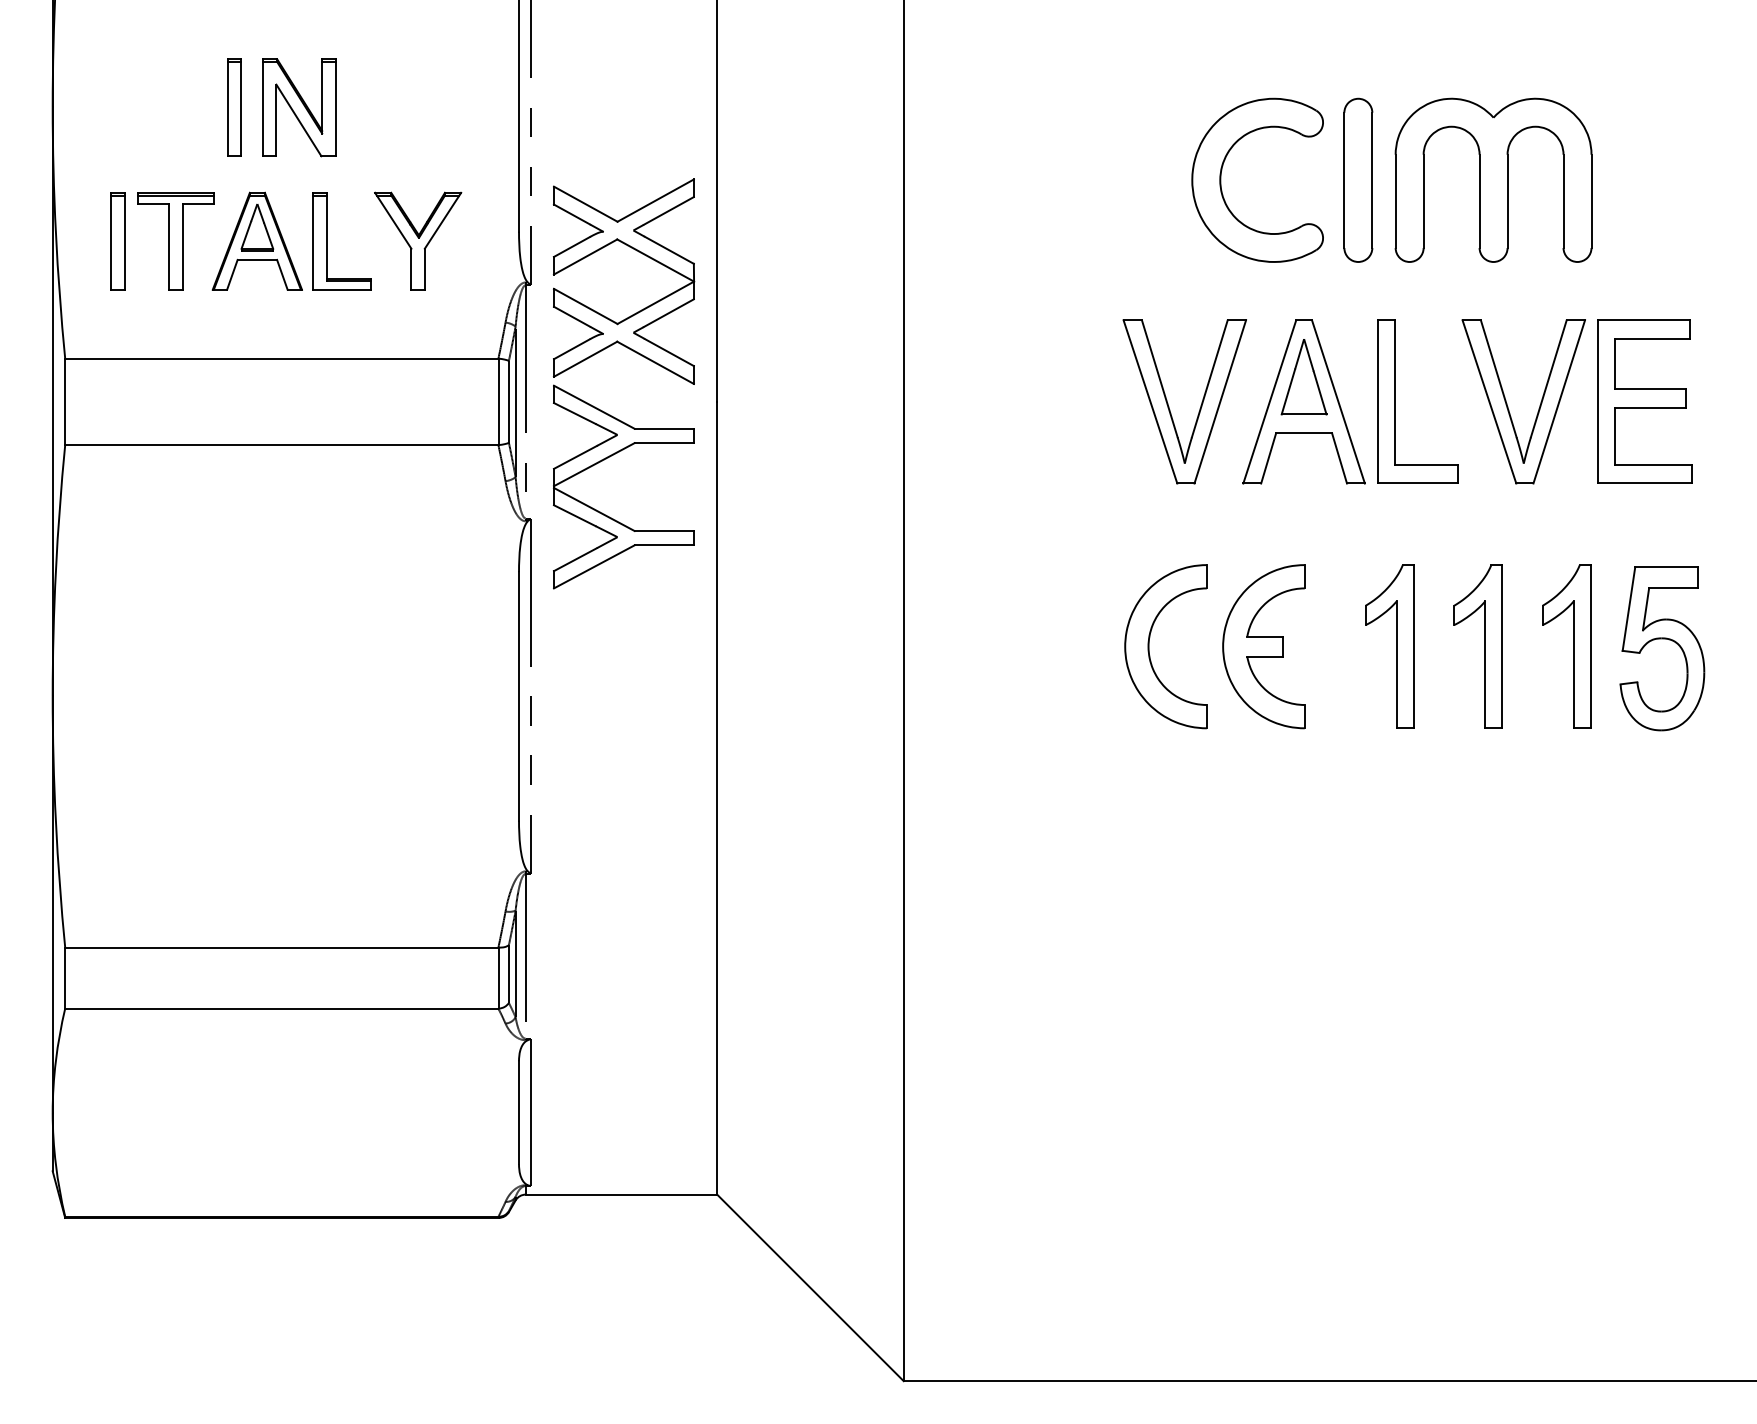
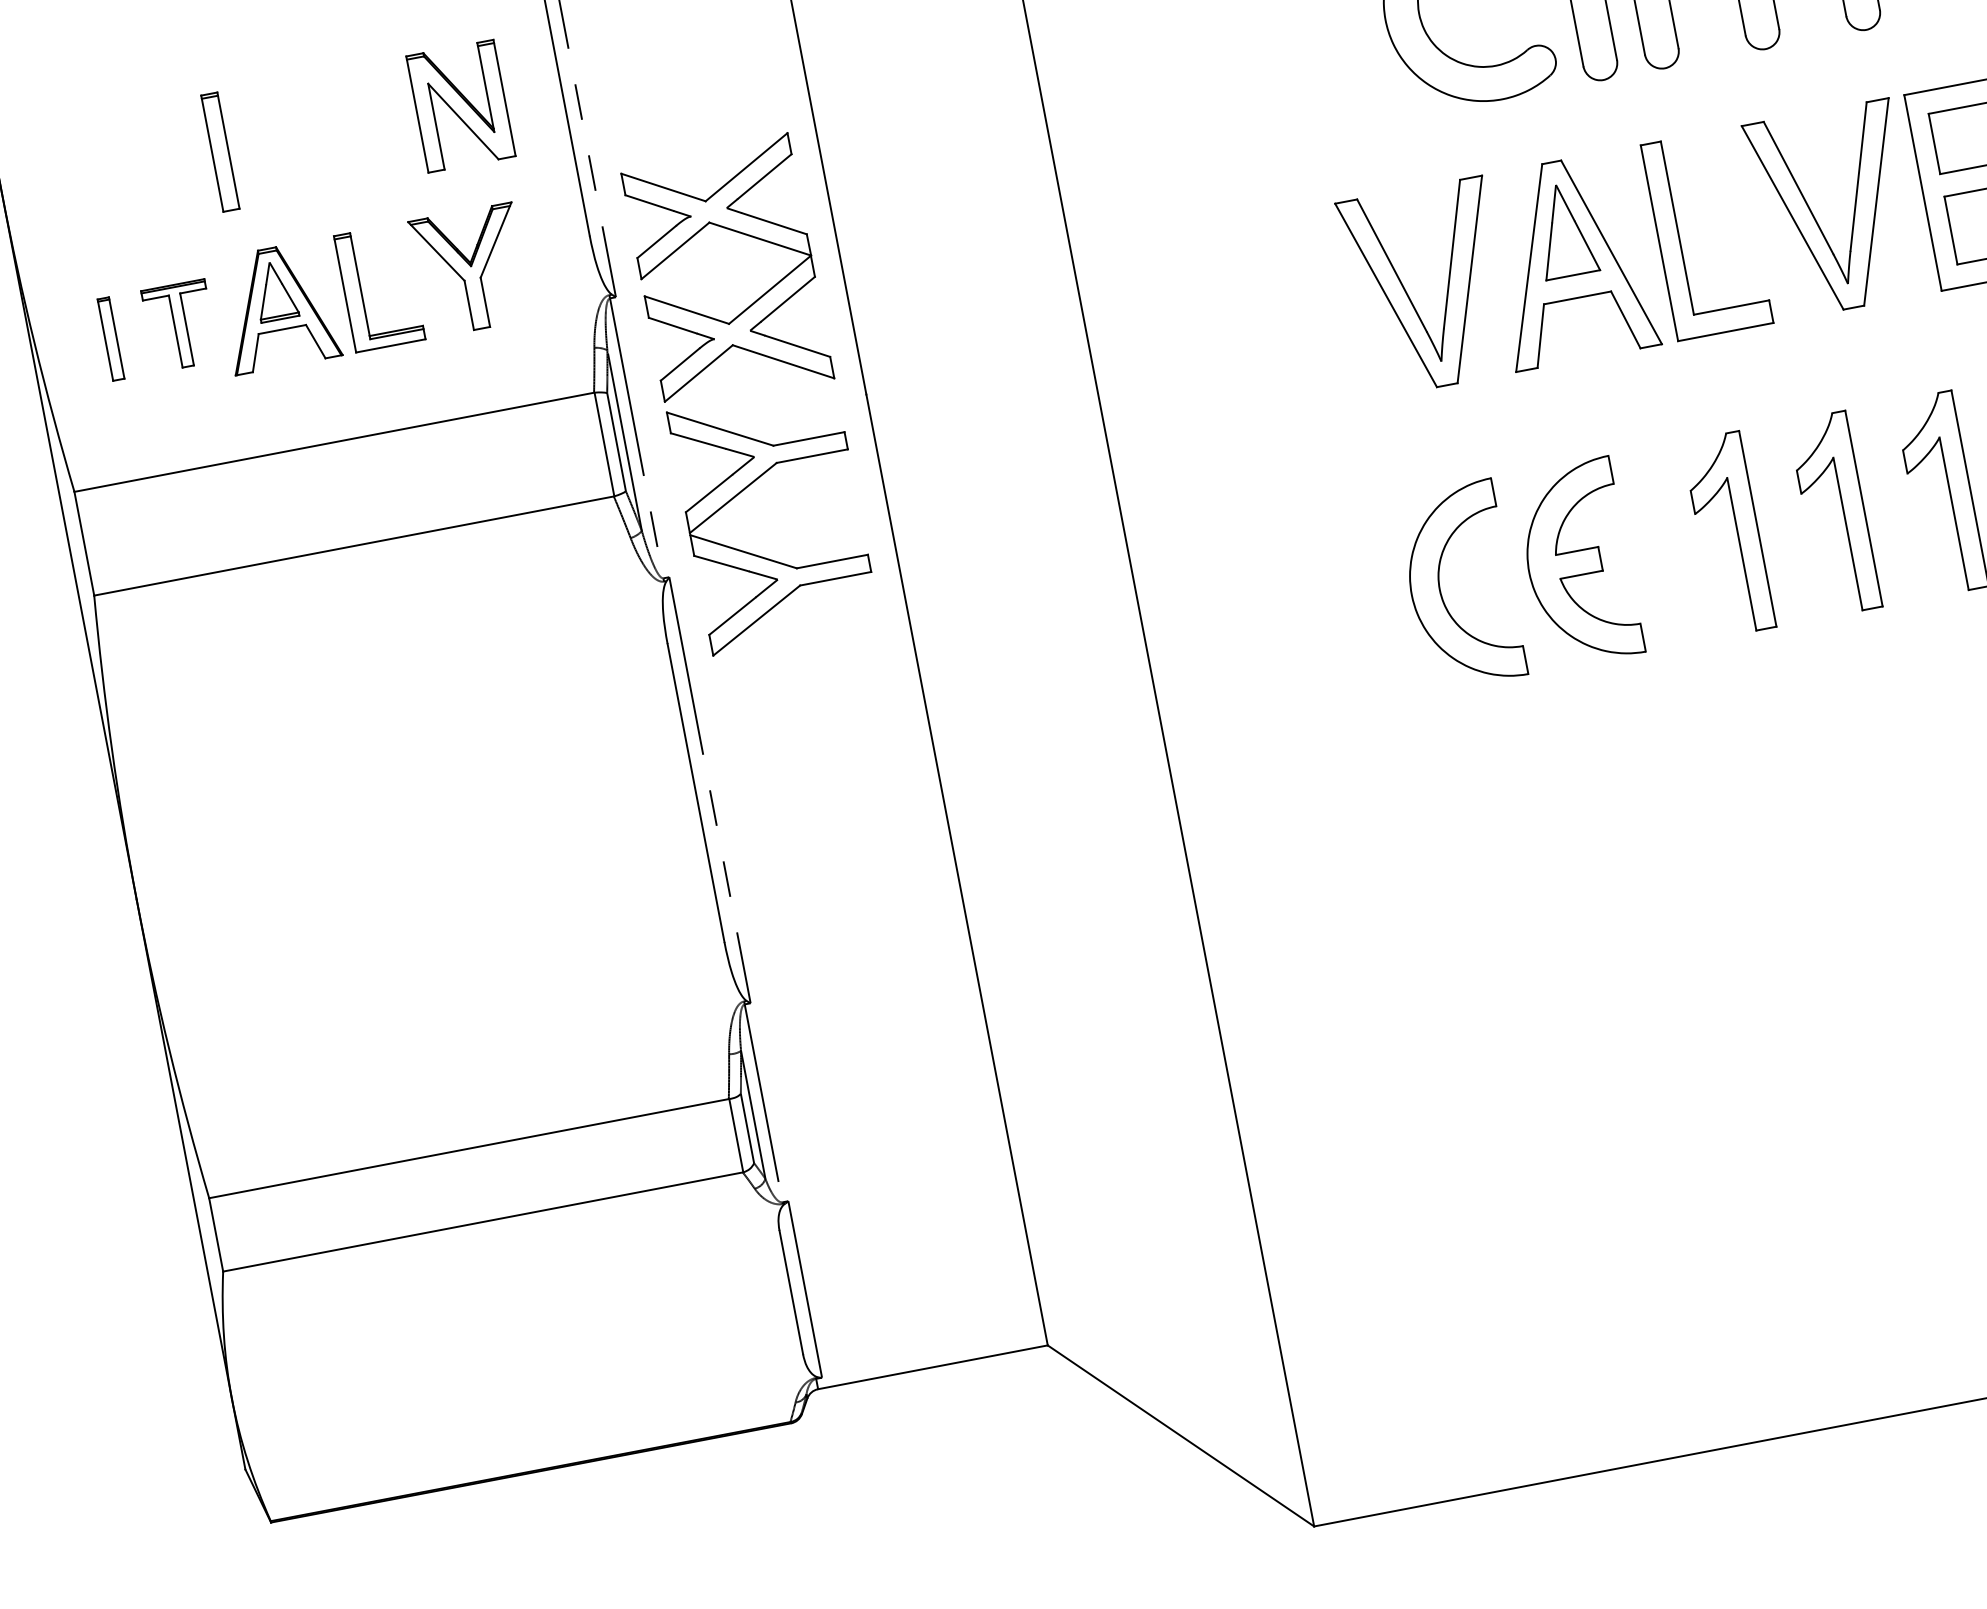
part: (299, 107) -> (461, 105), moved
part: (117, 241) -> (110, 339), size x0.7
part: (175, 241) -> (179, 326), size x0.7

